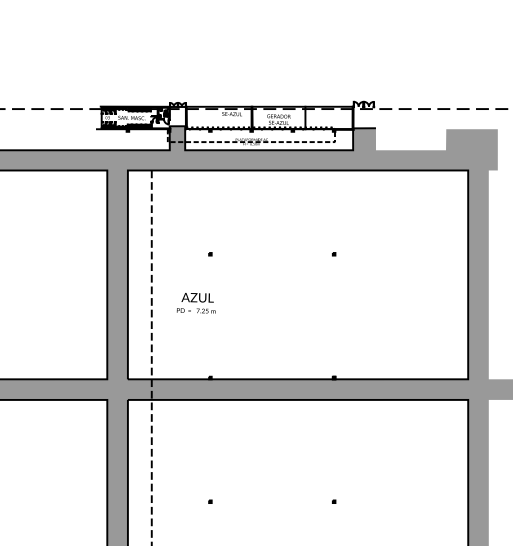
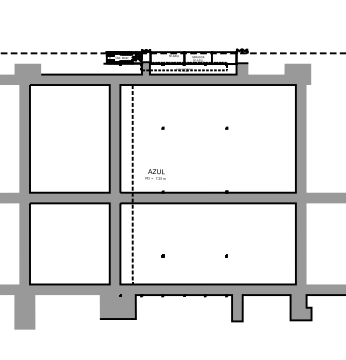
text: (195, 303) -> (155, 174), moved

